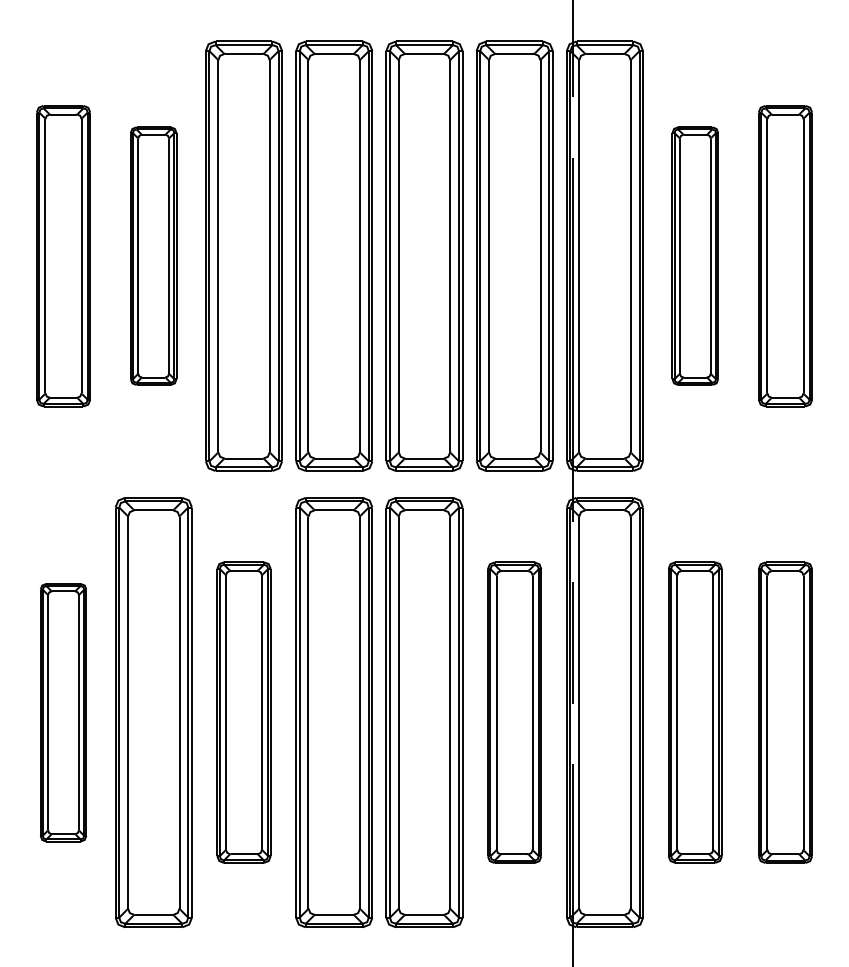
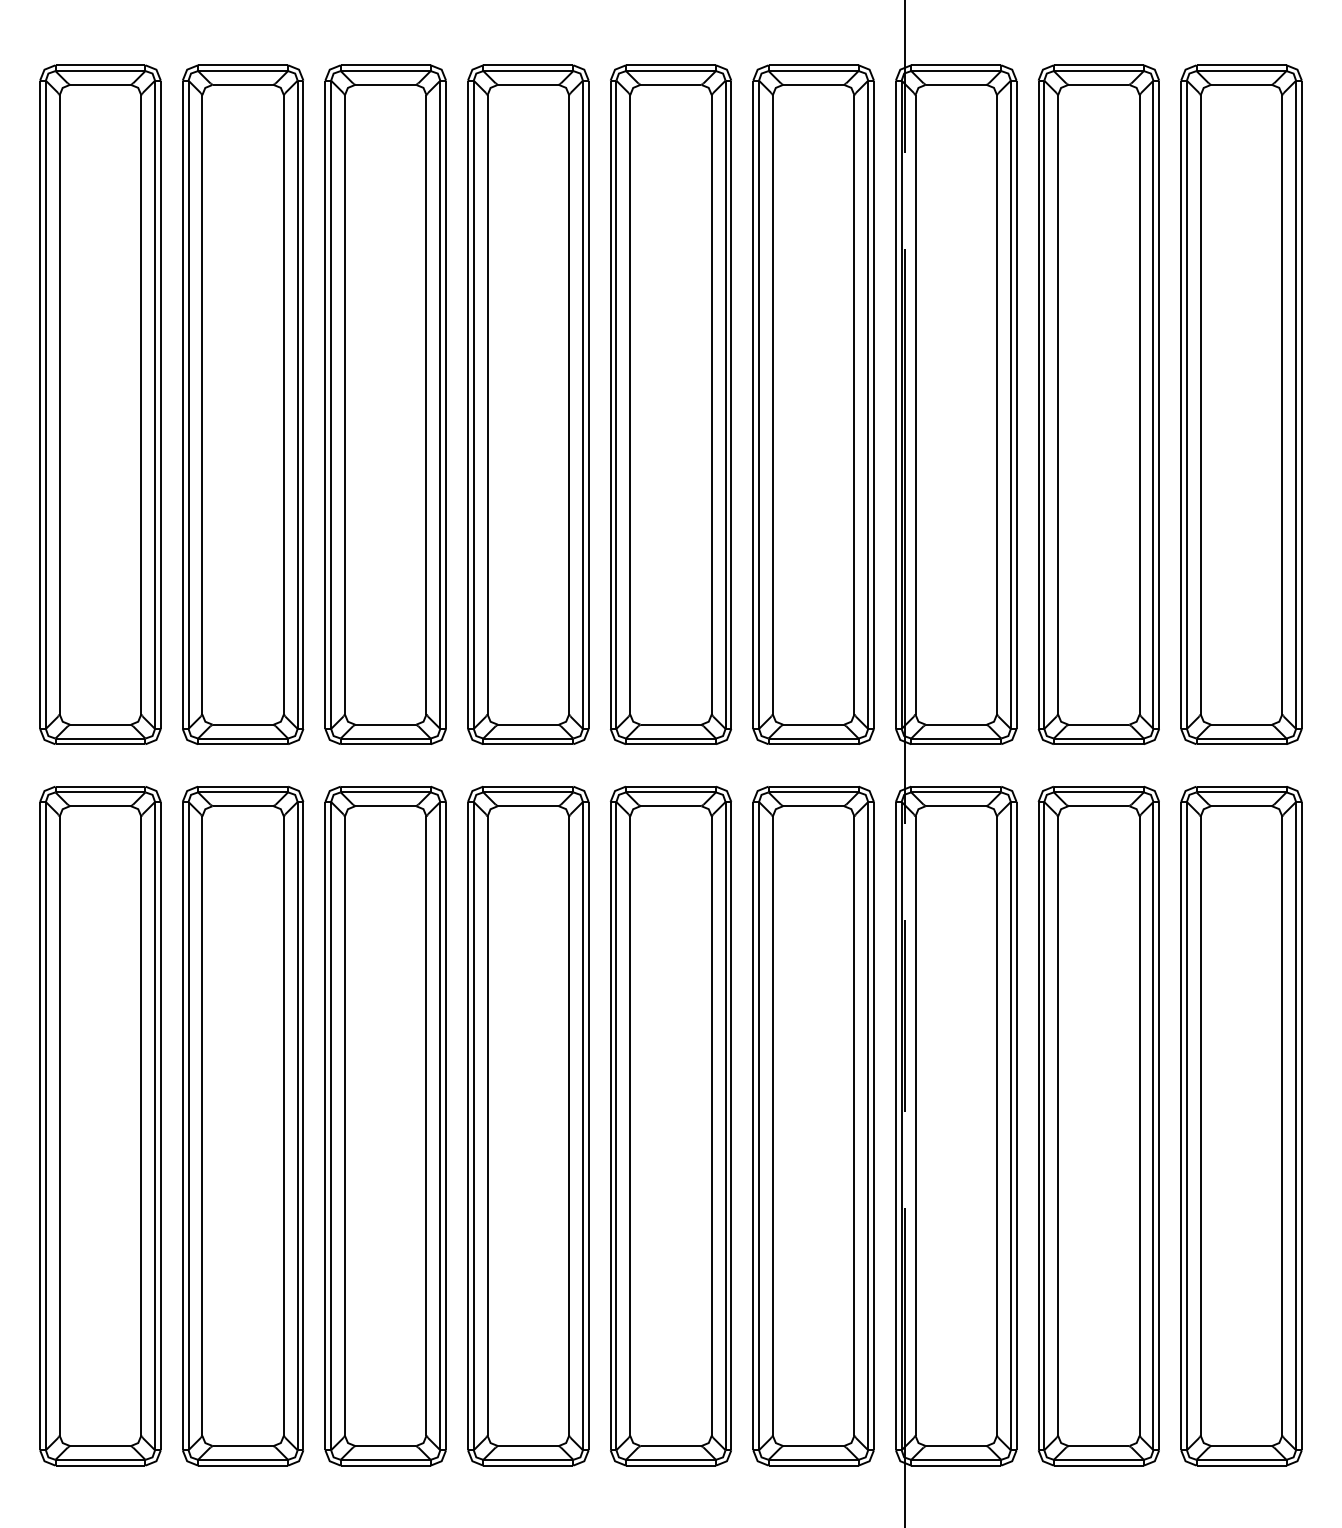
part: (63, 255) -> (100, 403), size x1.43
part: (153, 255) -> (242, 403), size x1.67
part: (695, 255) -> (1099, 403), size x1.67
part: (785, 255) -> (1241, 403), size x1.43
part: (63, 712) -> (100, 1125), size x1.67
part: (243, 712) -> (384, 1125), size x1.43
part: (514, 712) -> (813, 1125), size x1.43
part: (695, 712) -> (1099, 1125), size x1.43
part: (785, 712) -> (1241, 1125), size x1.43

